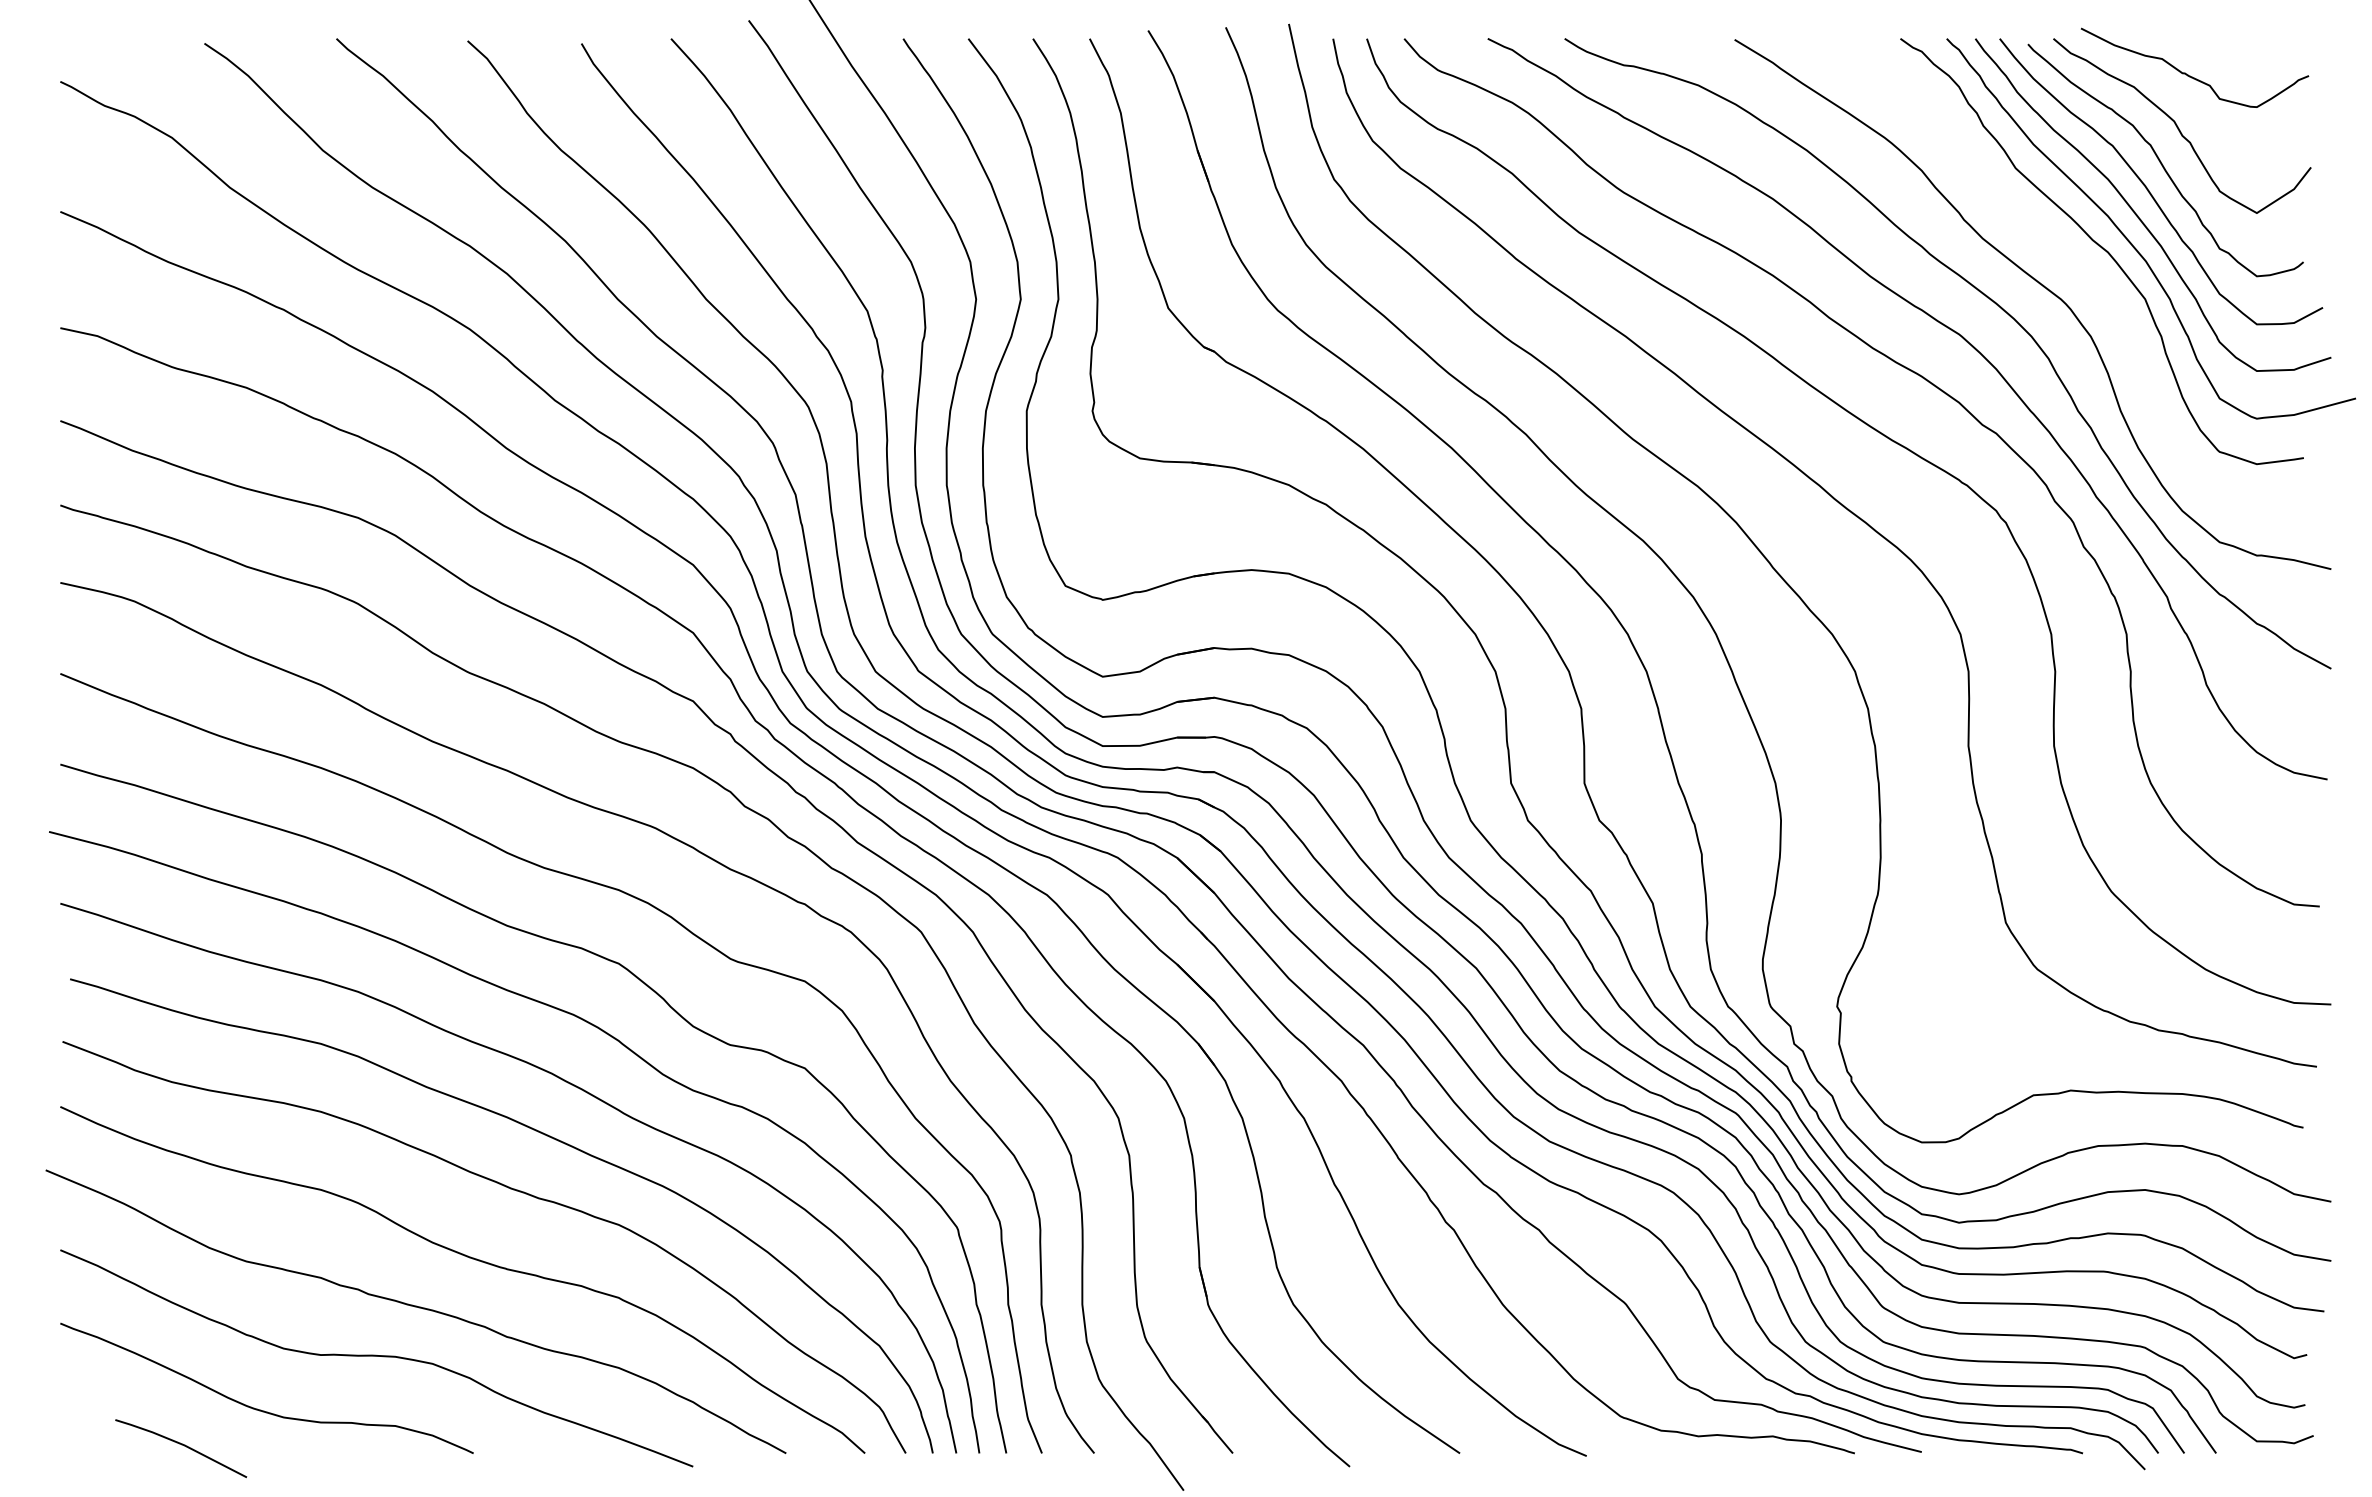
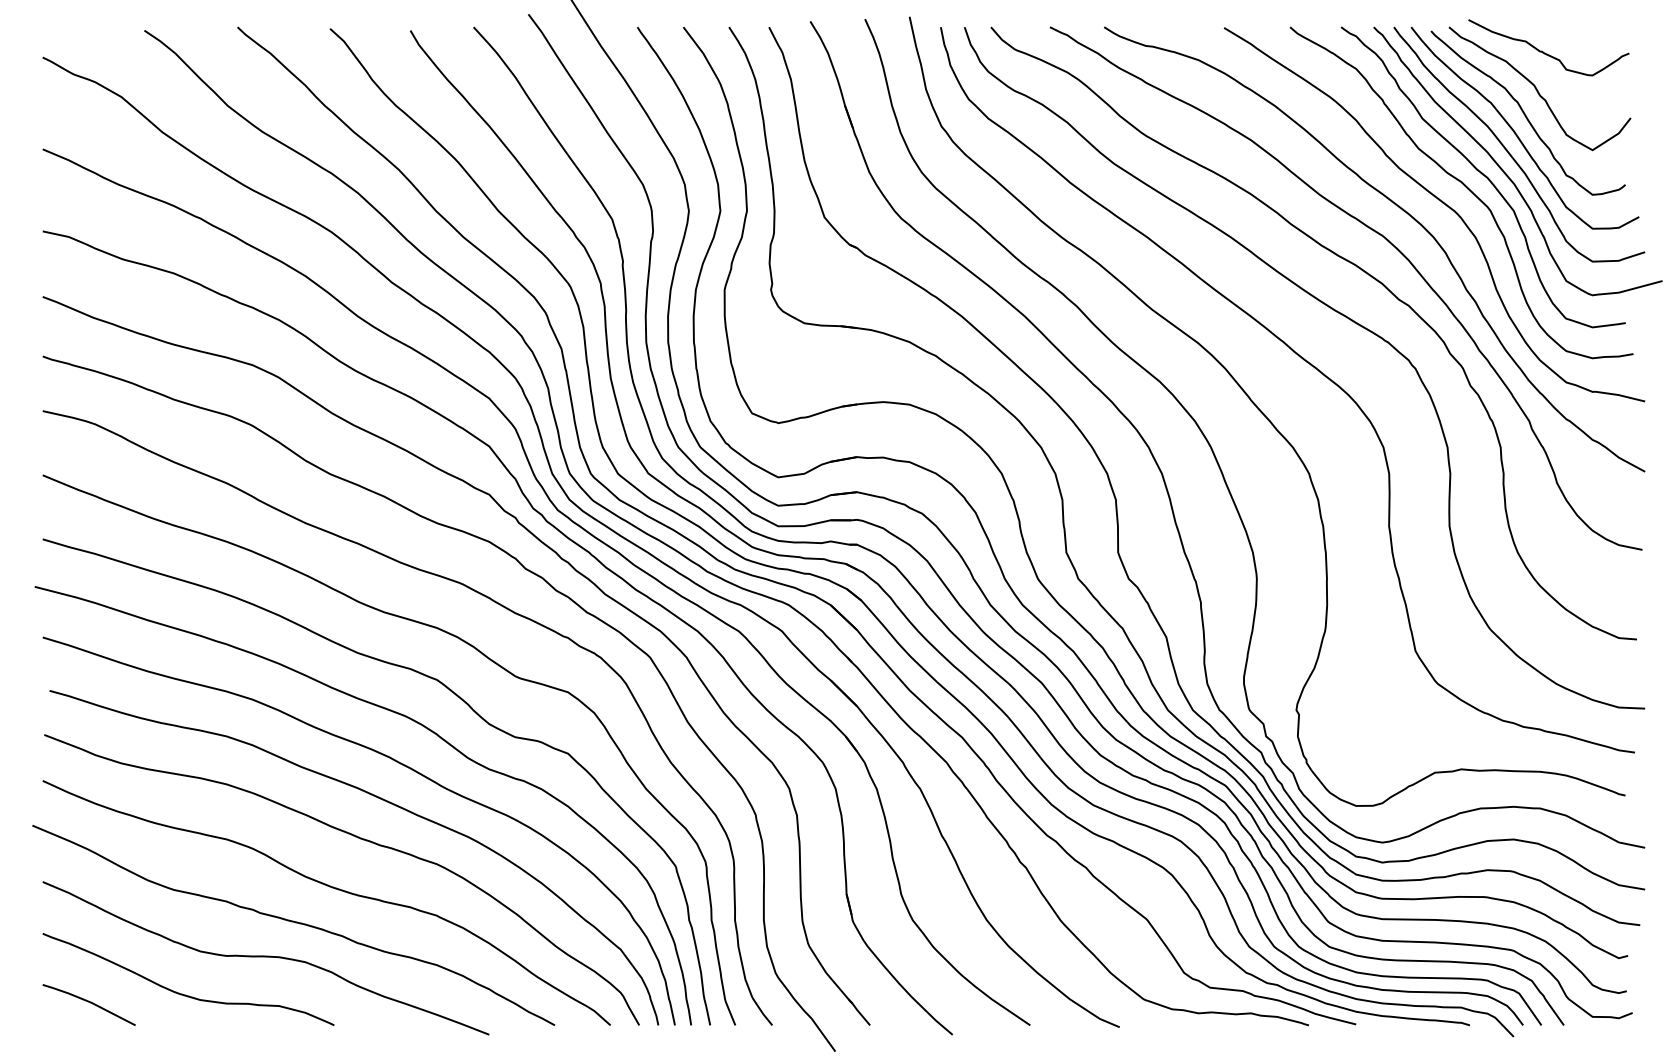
curve: (2077, 265) -> (1466, 187), added
line: (181, 1445) -> (89, 1002), moved

